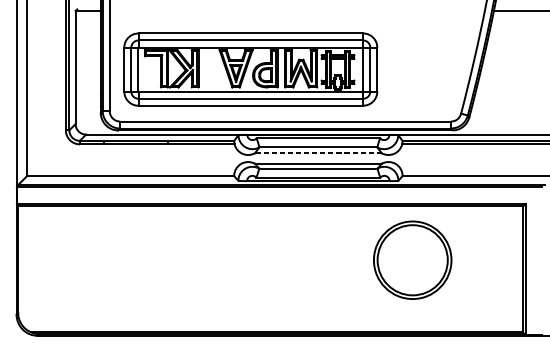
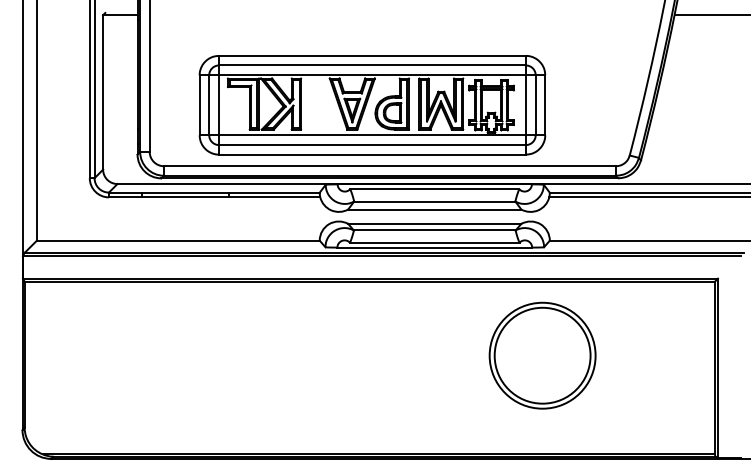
part: (250, 69) -> (372, 105), moved
line: (318, 153) -> (434, 209), dashed -> solid
part: (412, 260) -> (542, 355), moved

